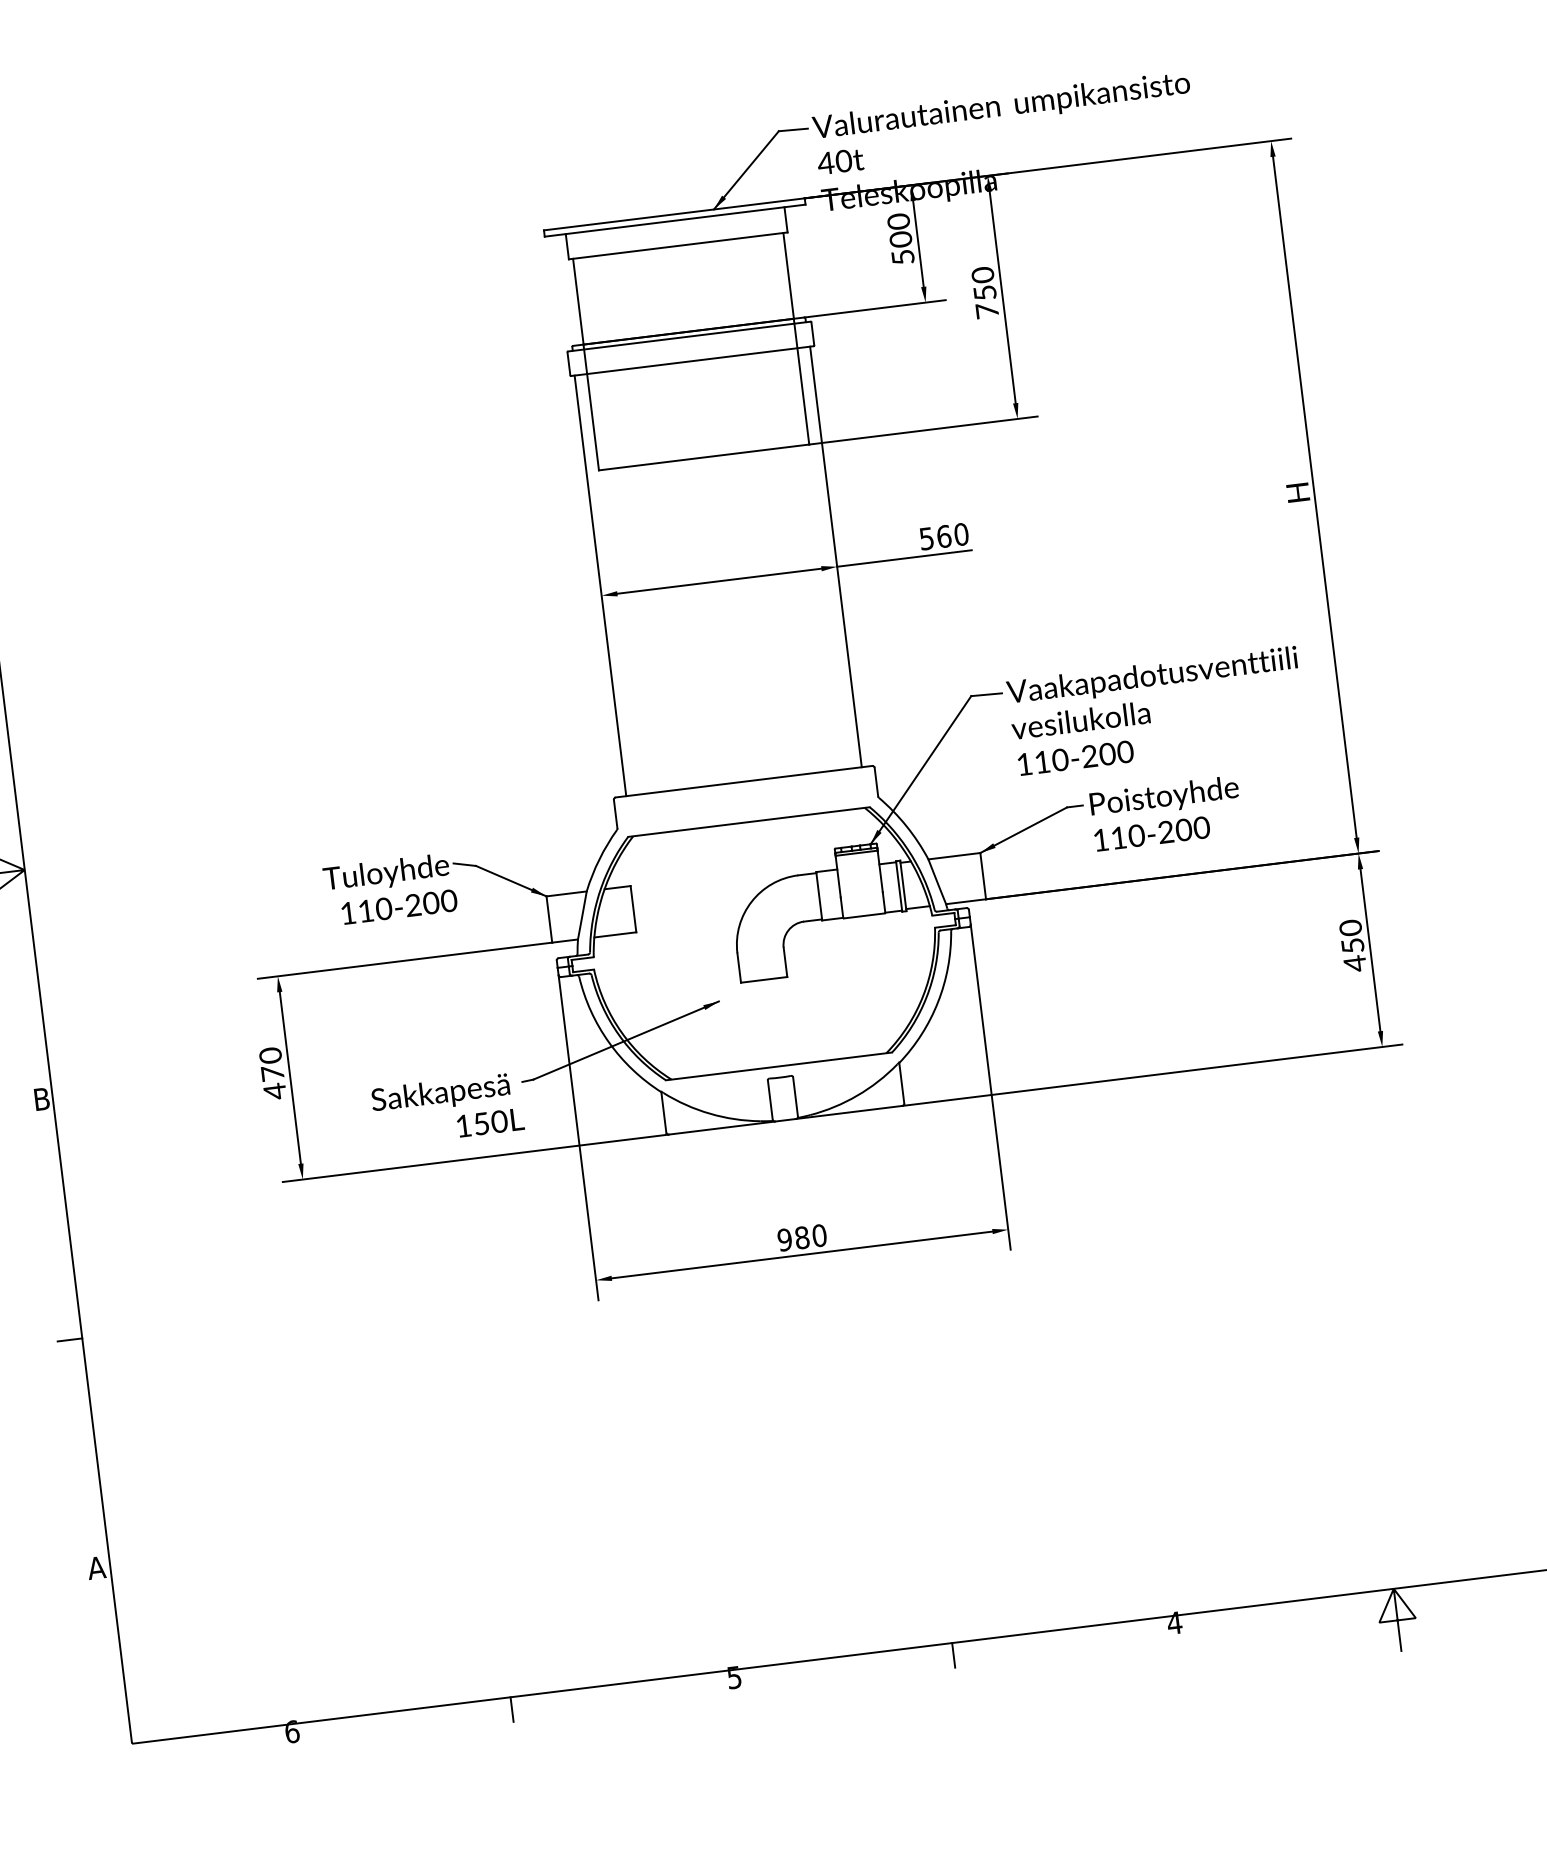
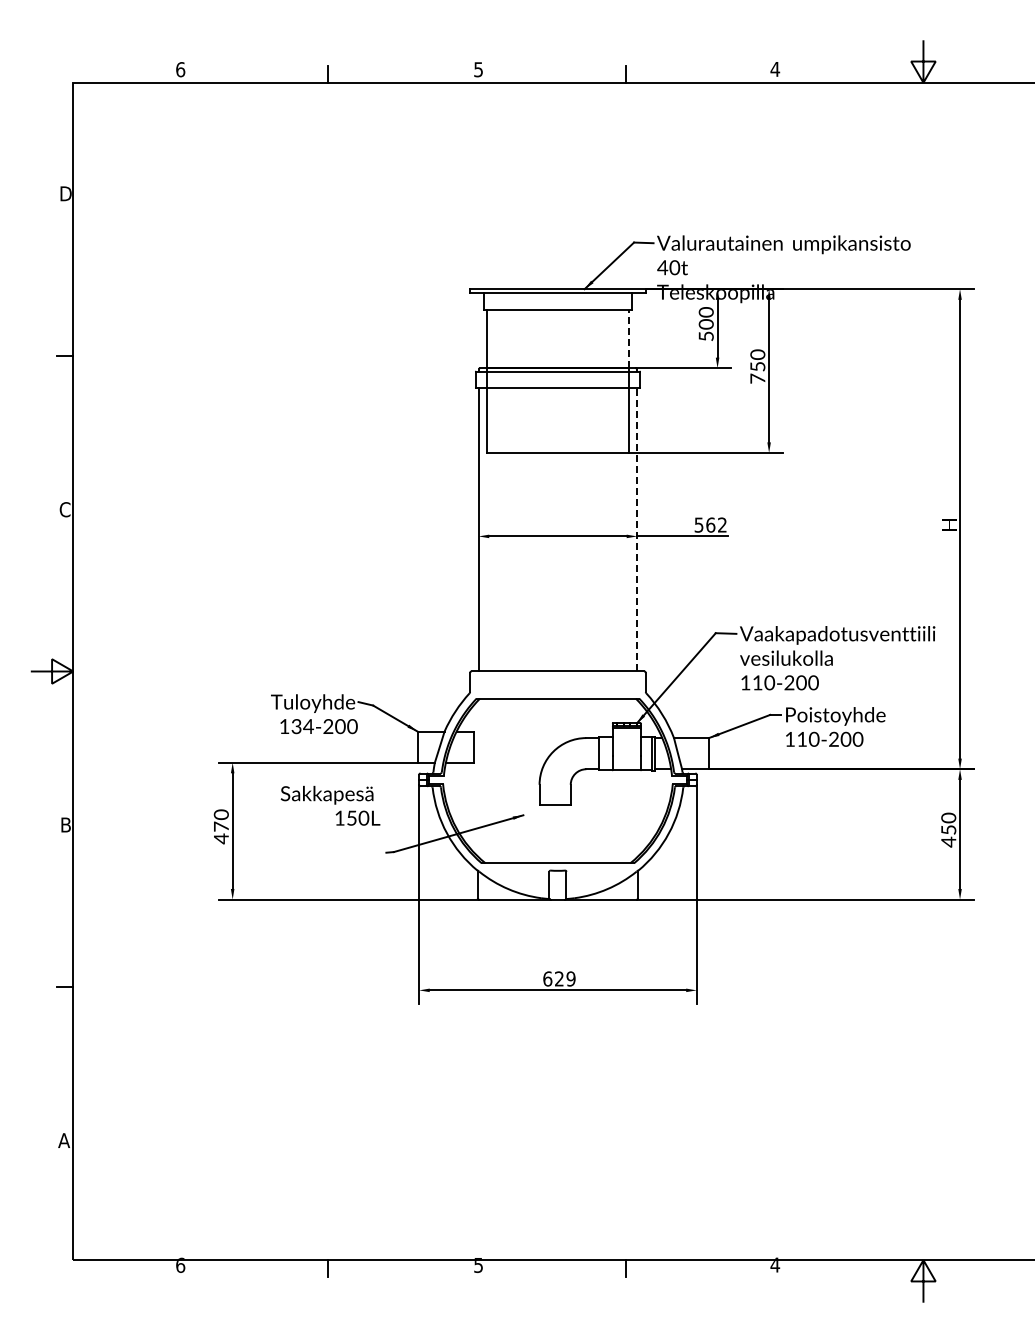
line: (788, 276) -> (628, 339), solid -> dashed
text: (961, 533) -> (722, 524), 560 -> 562
line: (836, 556) -> (637, 529), solid -> dashed
text: (374, 909) -> (302, 726), 110-200 -> 134-200
text: (447, 1108) -> (330, 805), moved
text: (802, 1237) -> (559, 978), 980 -> 629

